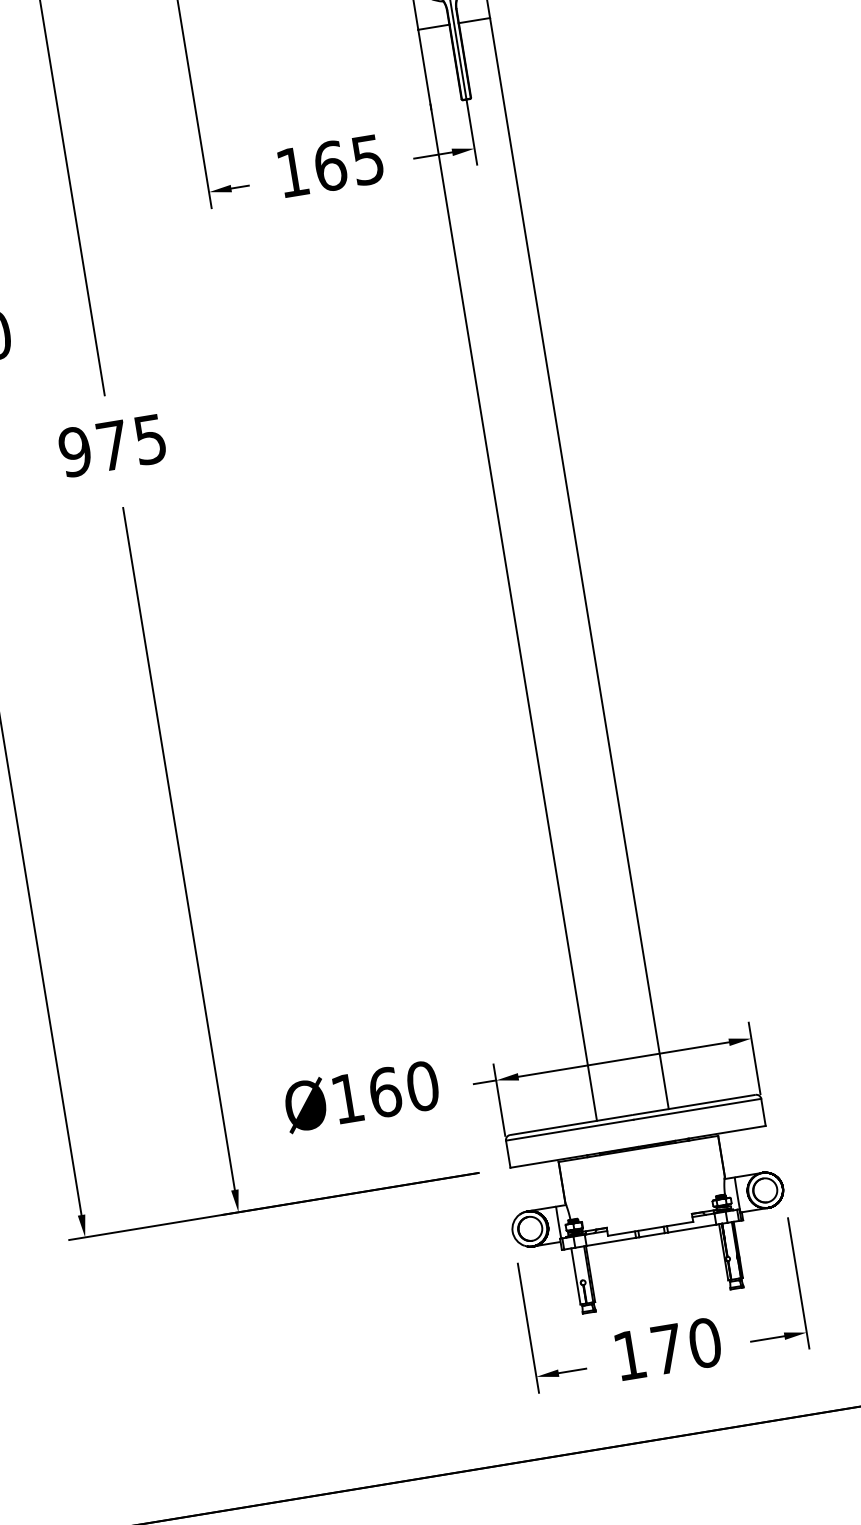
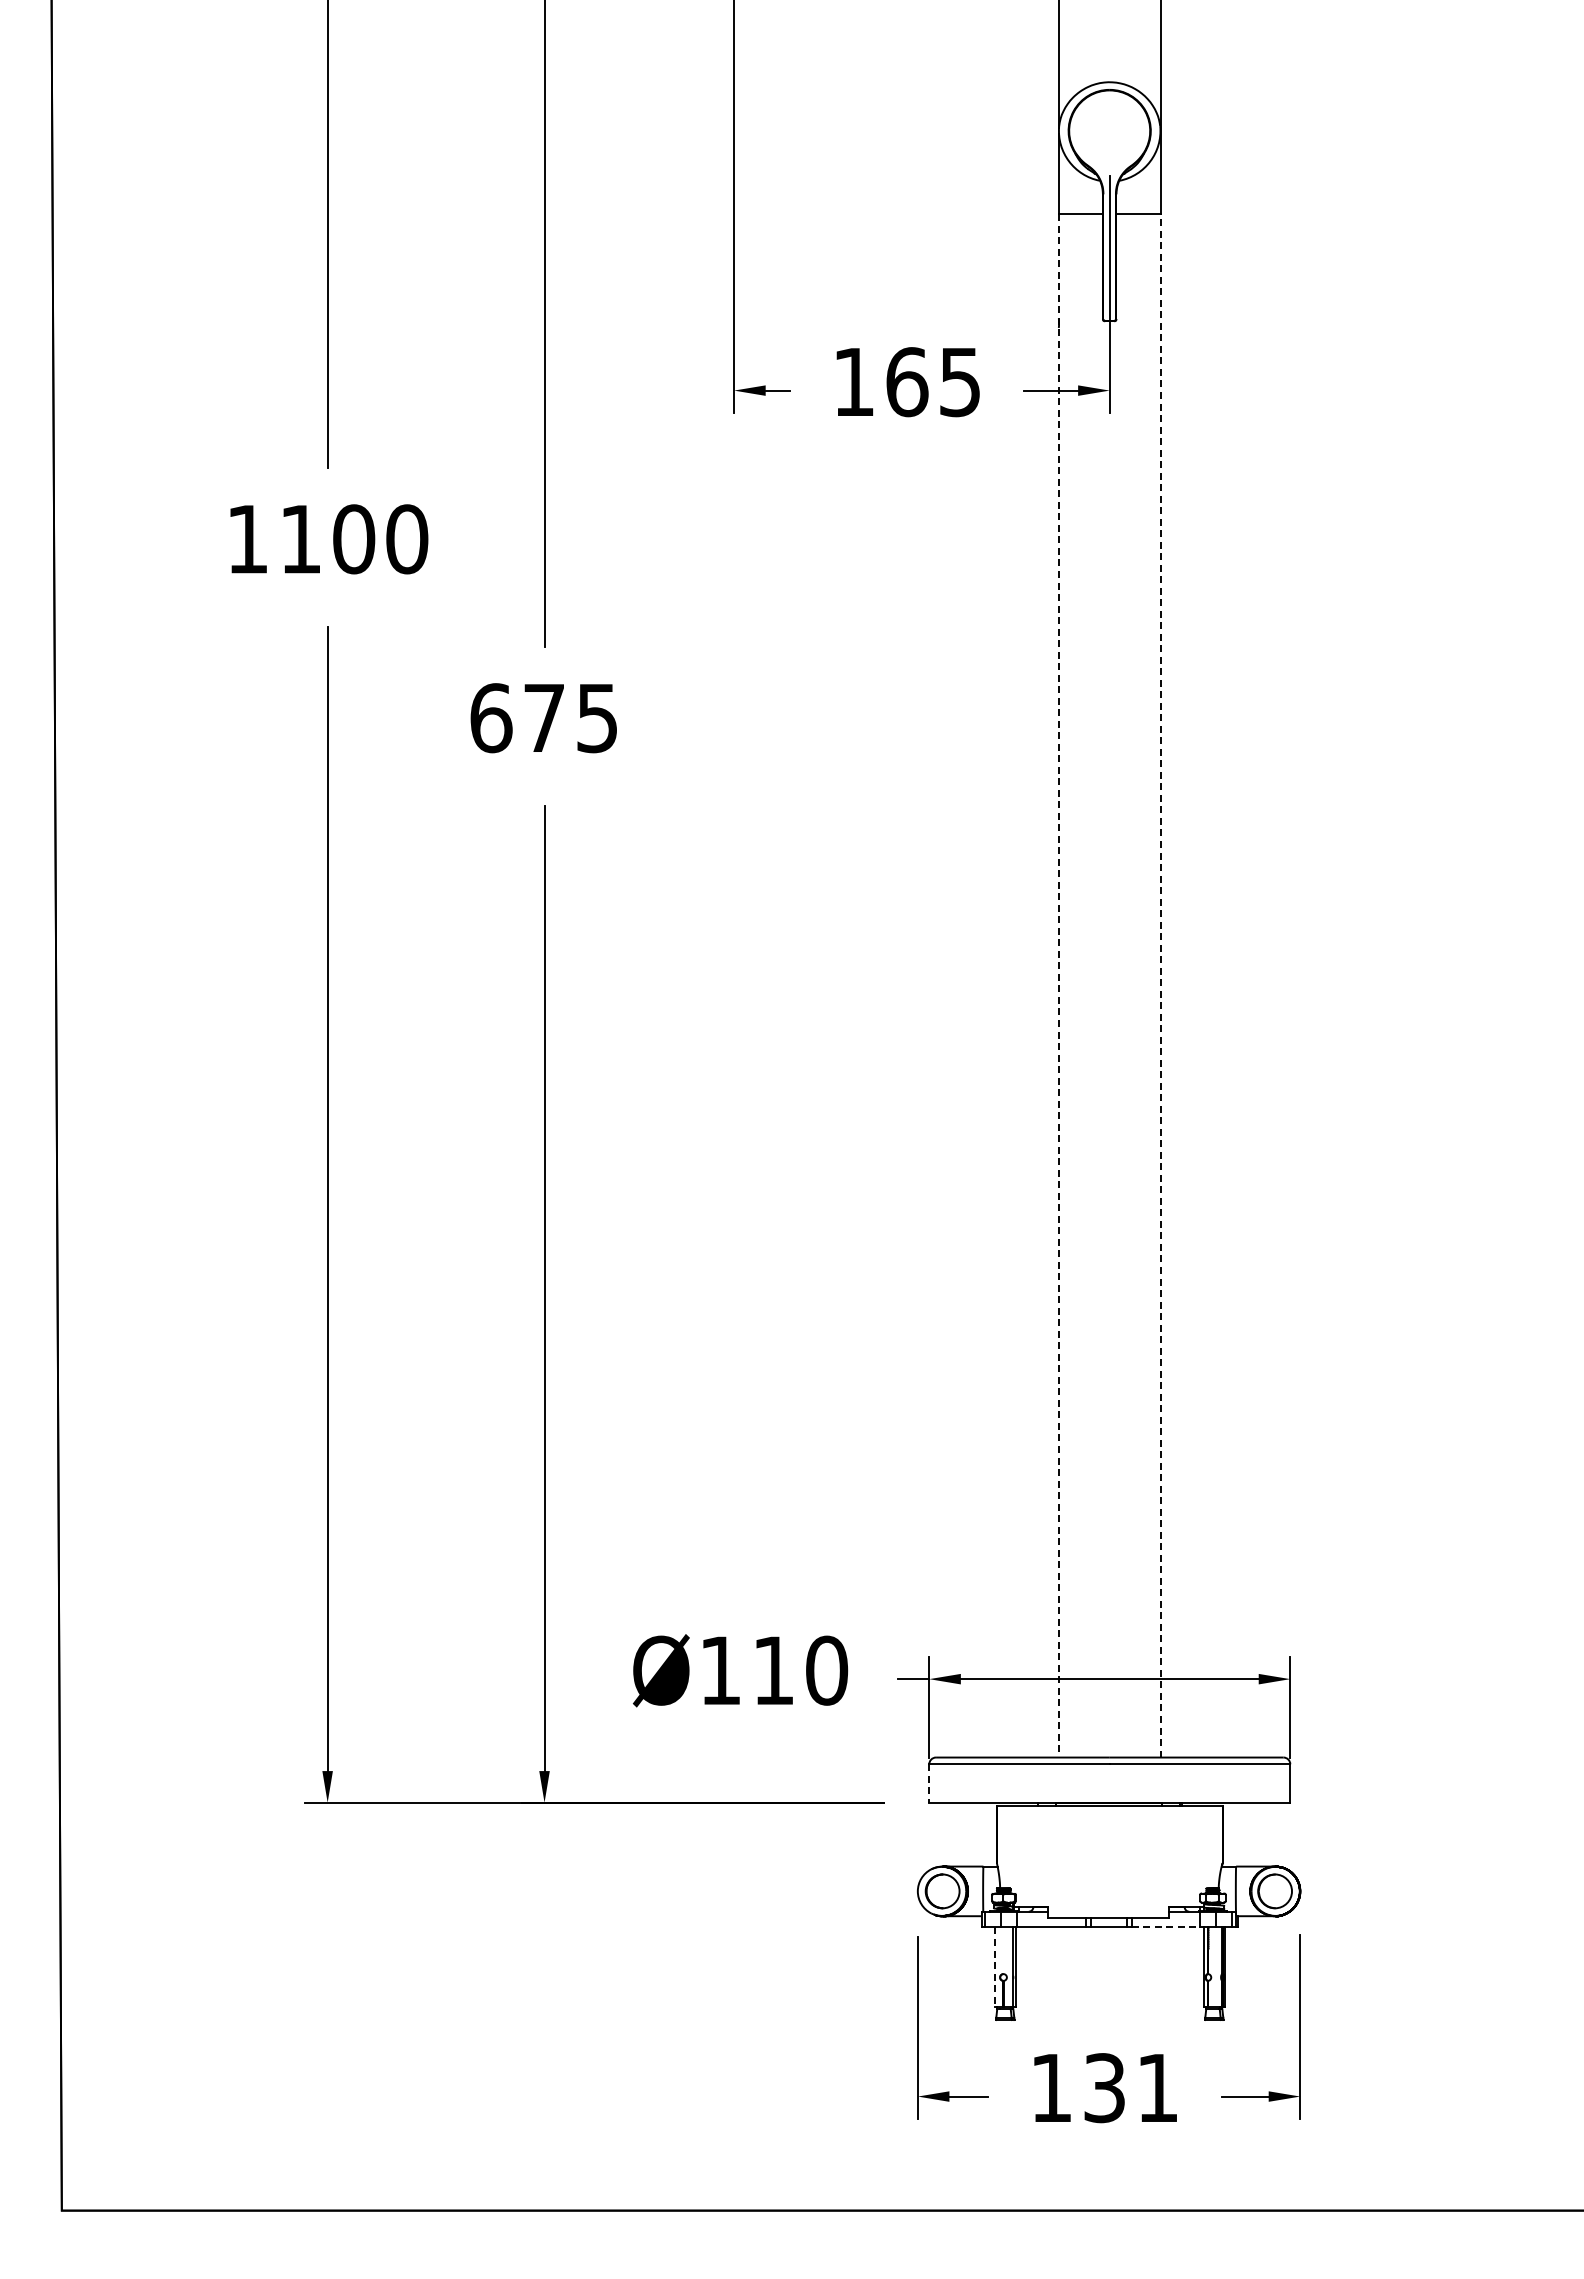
text: (75, 452) -> (491, 718), 975 -> 675
line: (579, 563) -> (1160, 985), solid -> dashed
line: (507, 575) -> (1059, 985), solid -> dashed
text: (385, 1092) -> (774, 1670), Ø160 -> Ø110
line: (508, 1154) -> (929, 1783), solid -> dashed
line: (692, 1228) -> (1166, 1927), solid -> dashed
line: (575, 1276) -> (994, 1967), solid -> dashed
text: (686, 1346) -> (1131, 2088), 170 -> 131

